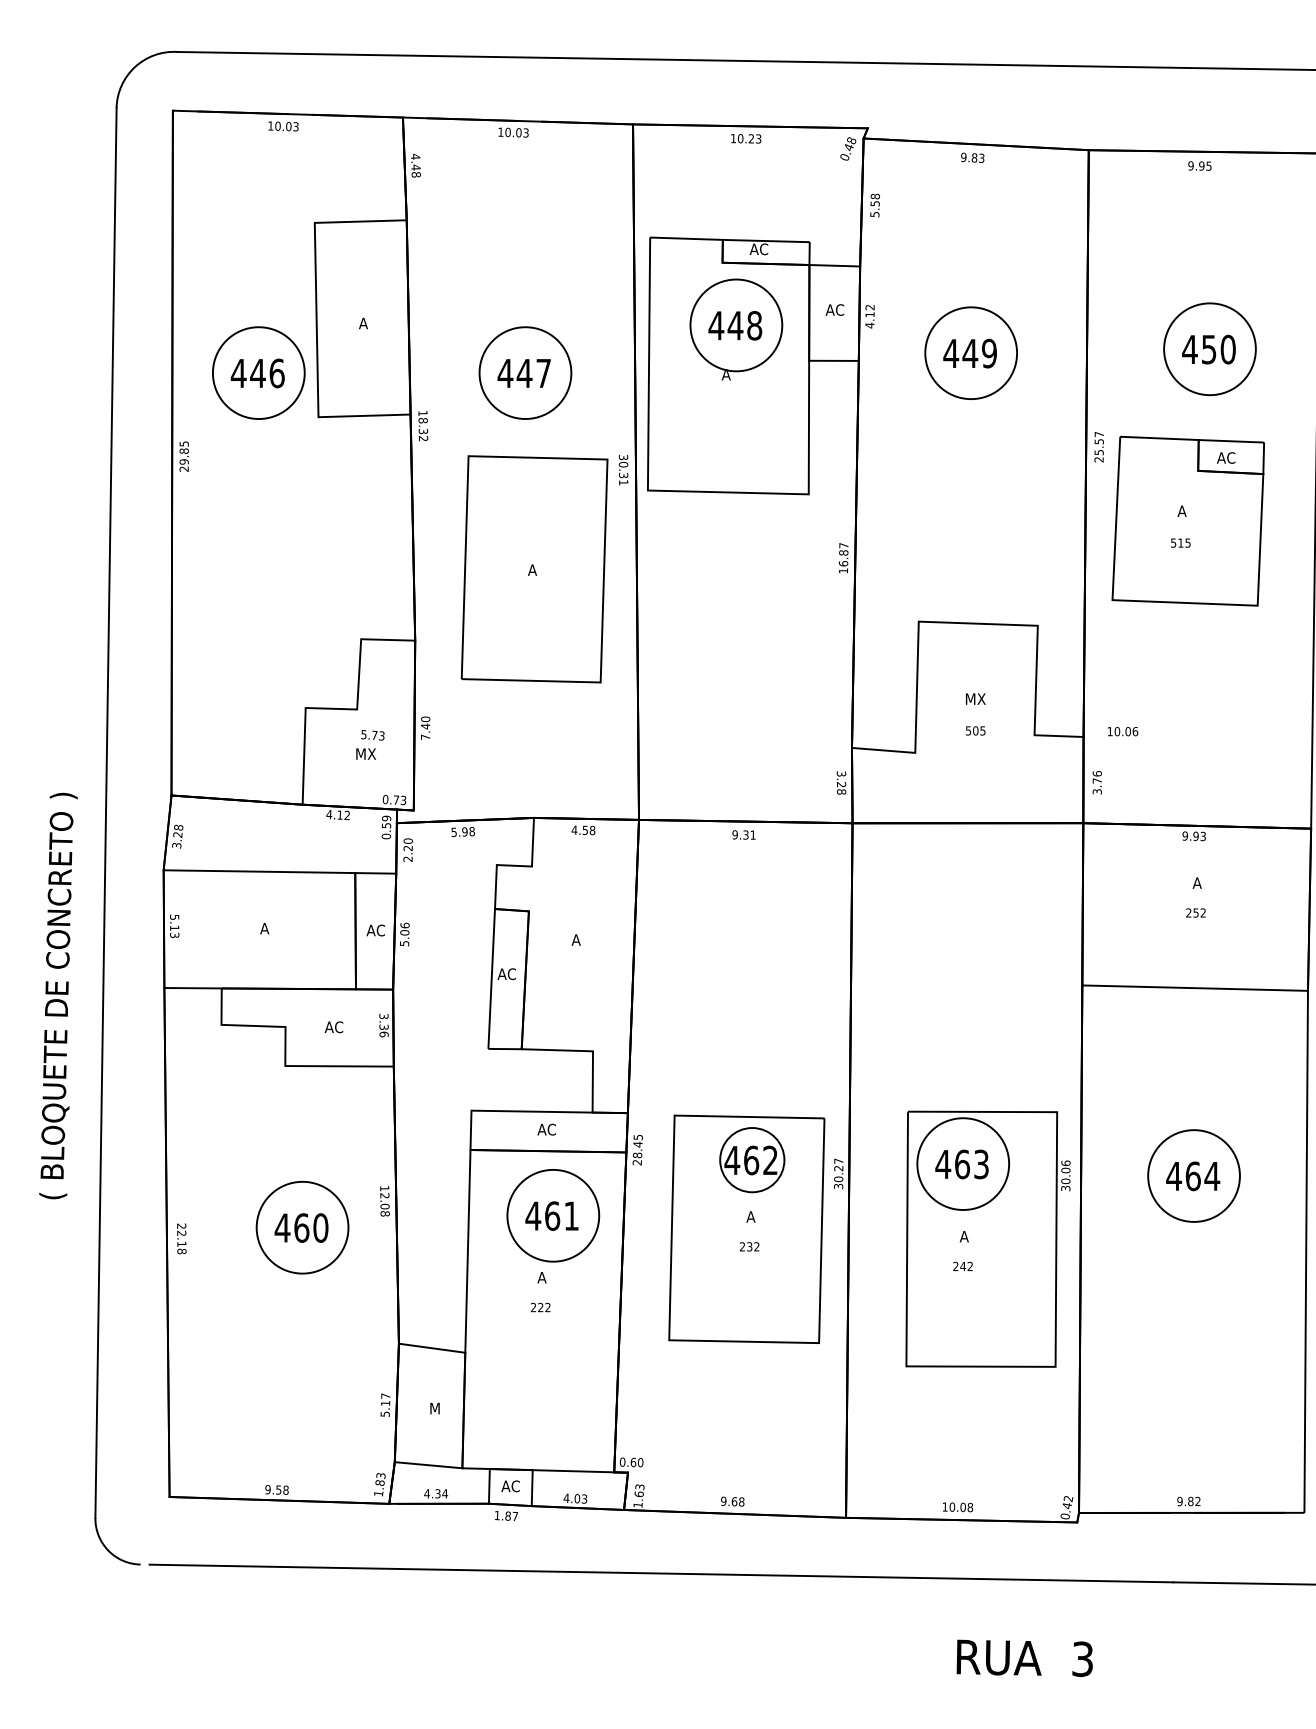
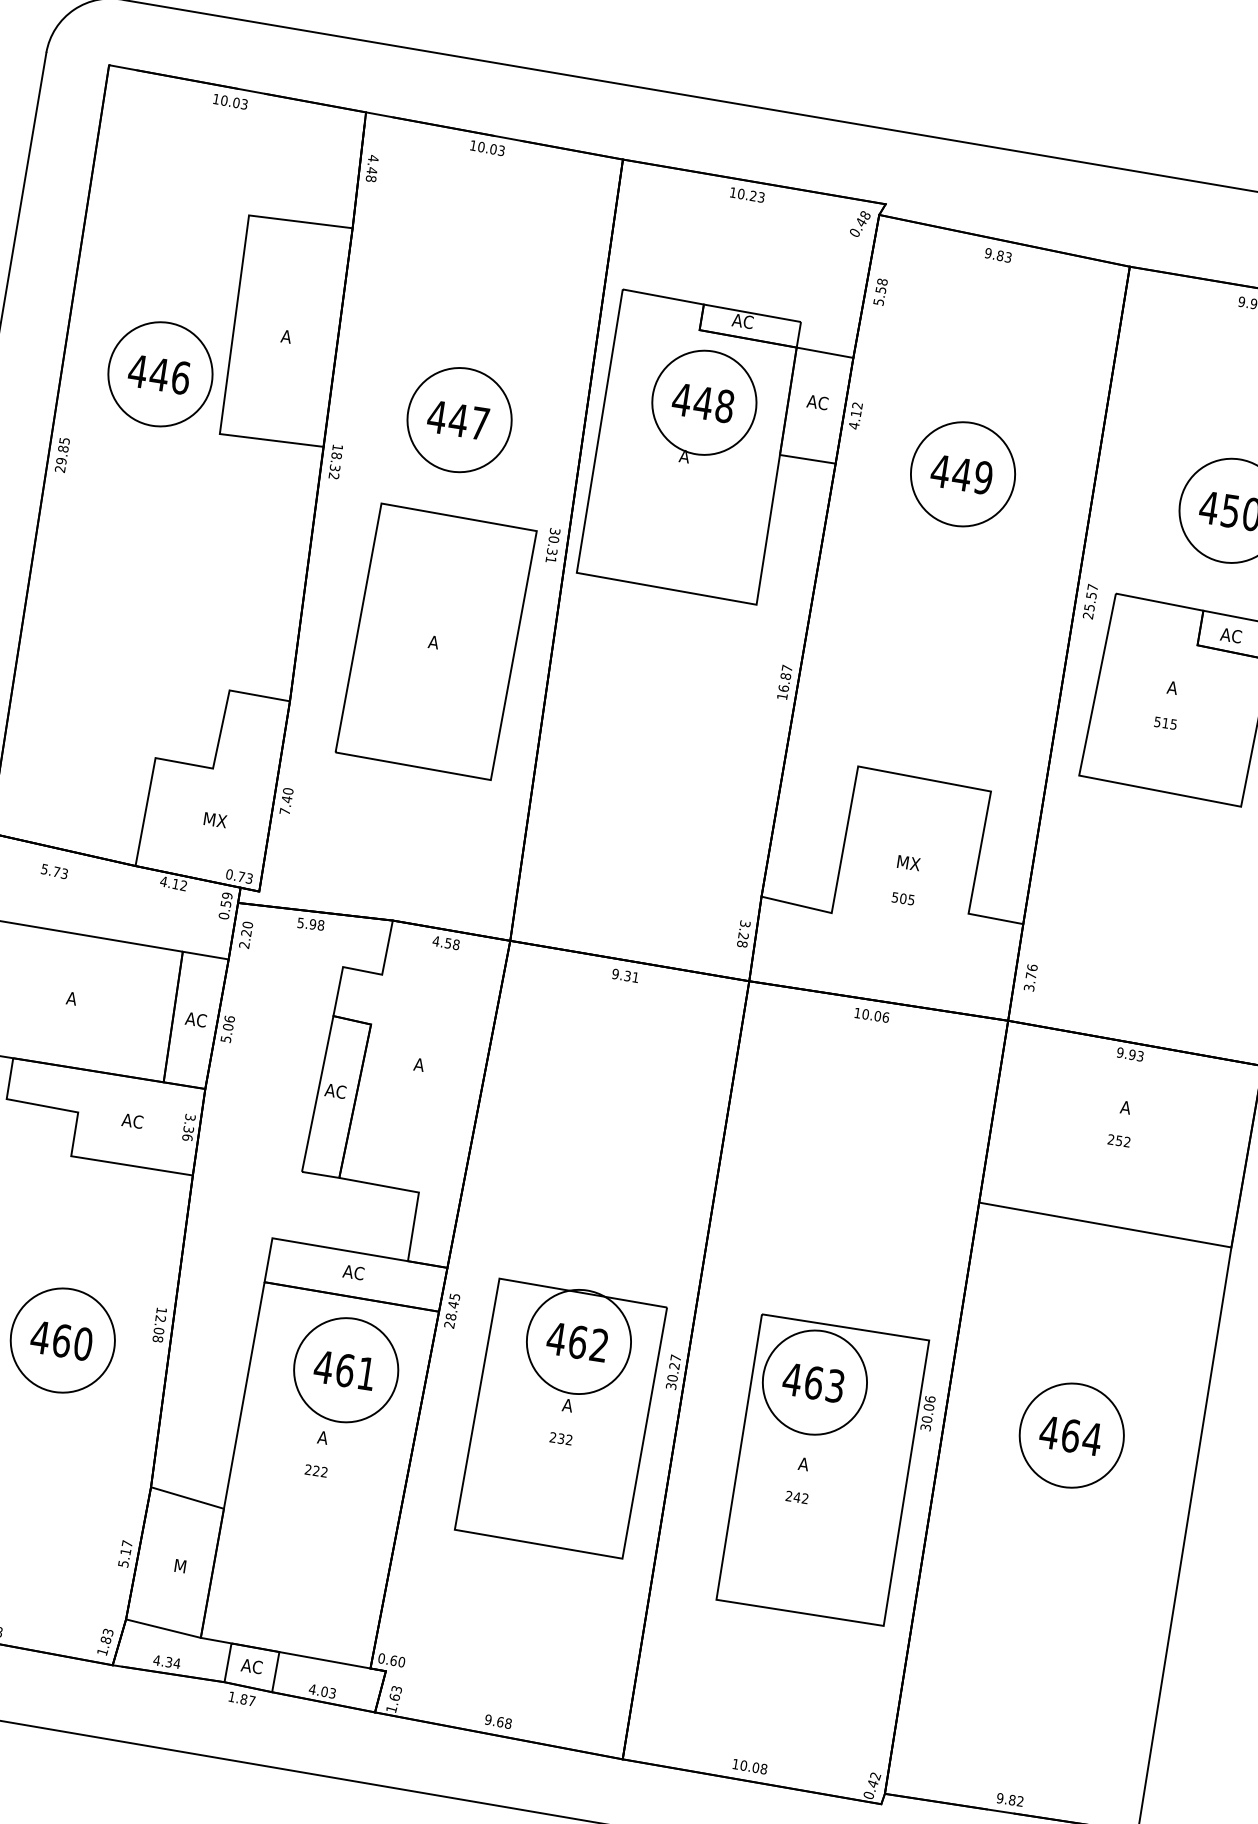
text: (1123, 731) -> (872, 1015), moved
text: (372, 735) -> (54, 871), moved
circle: (752, 1160) -> (579, 1342), size x1.43

